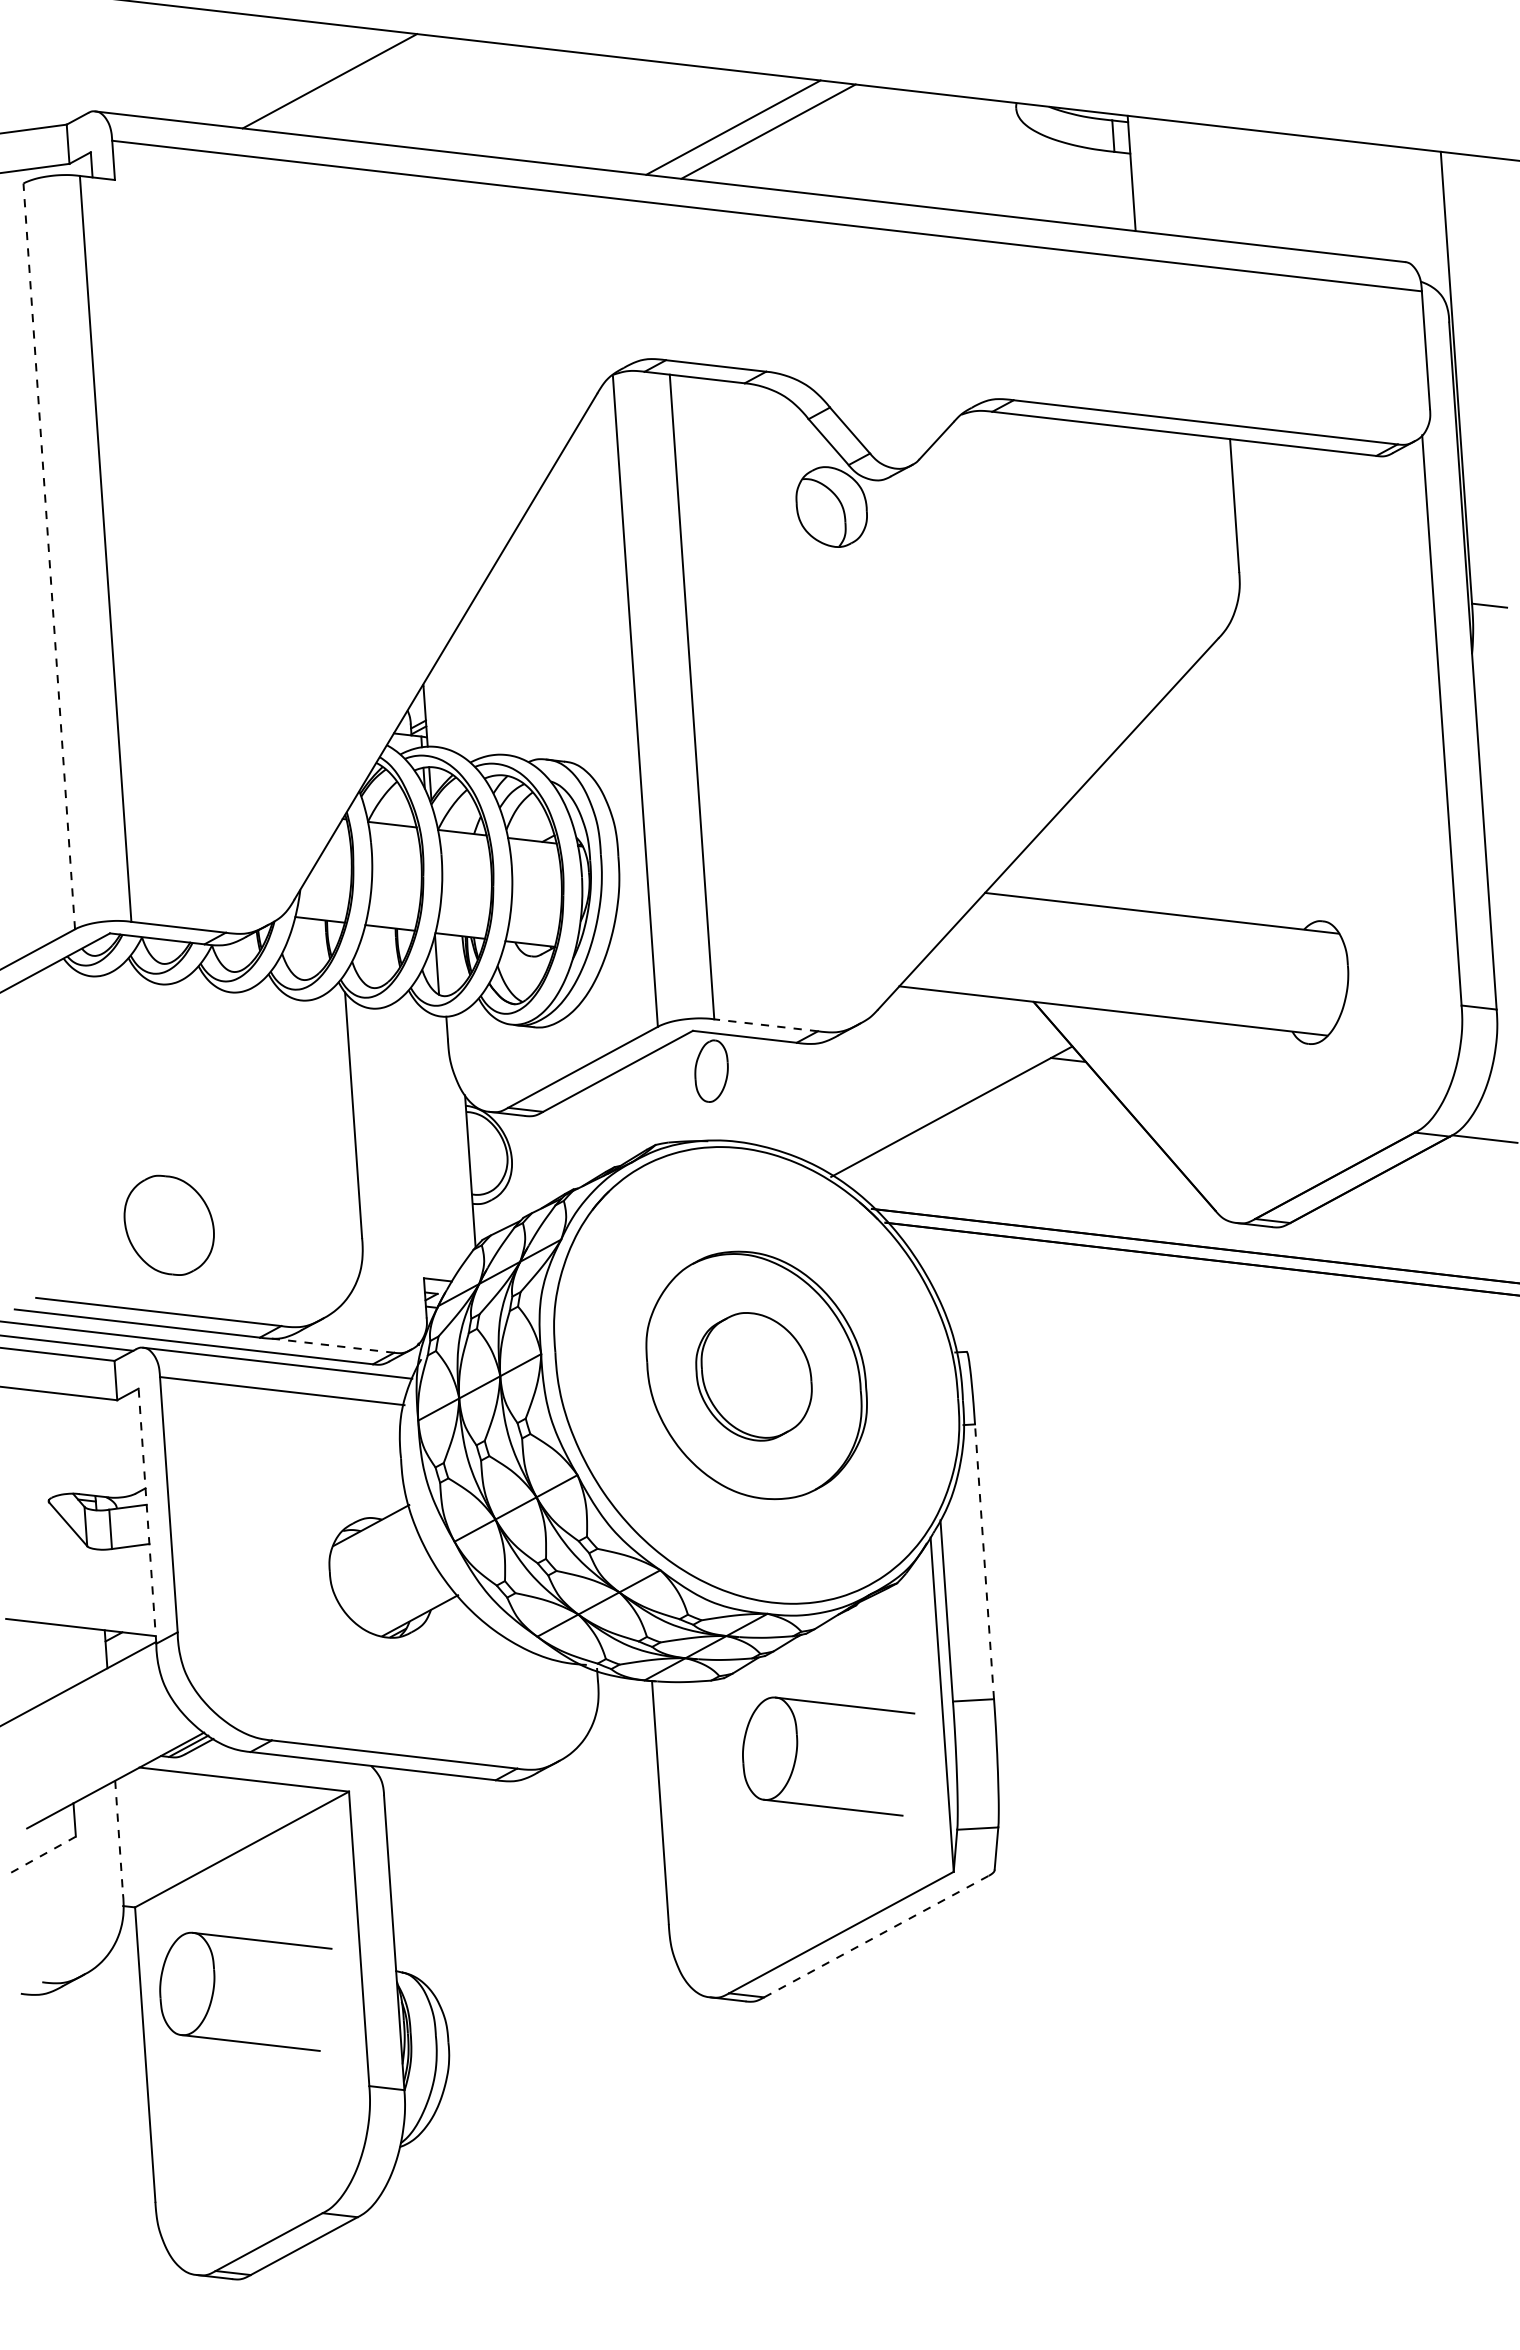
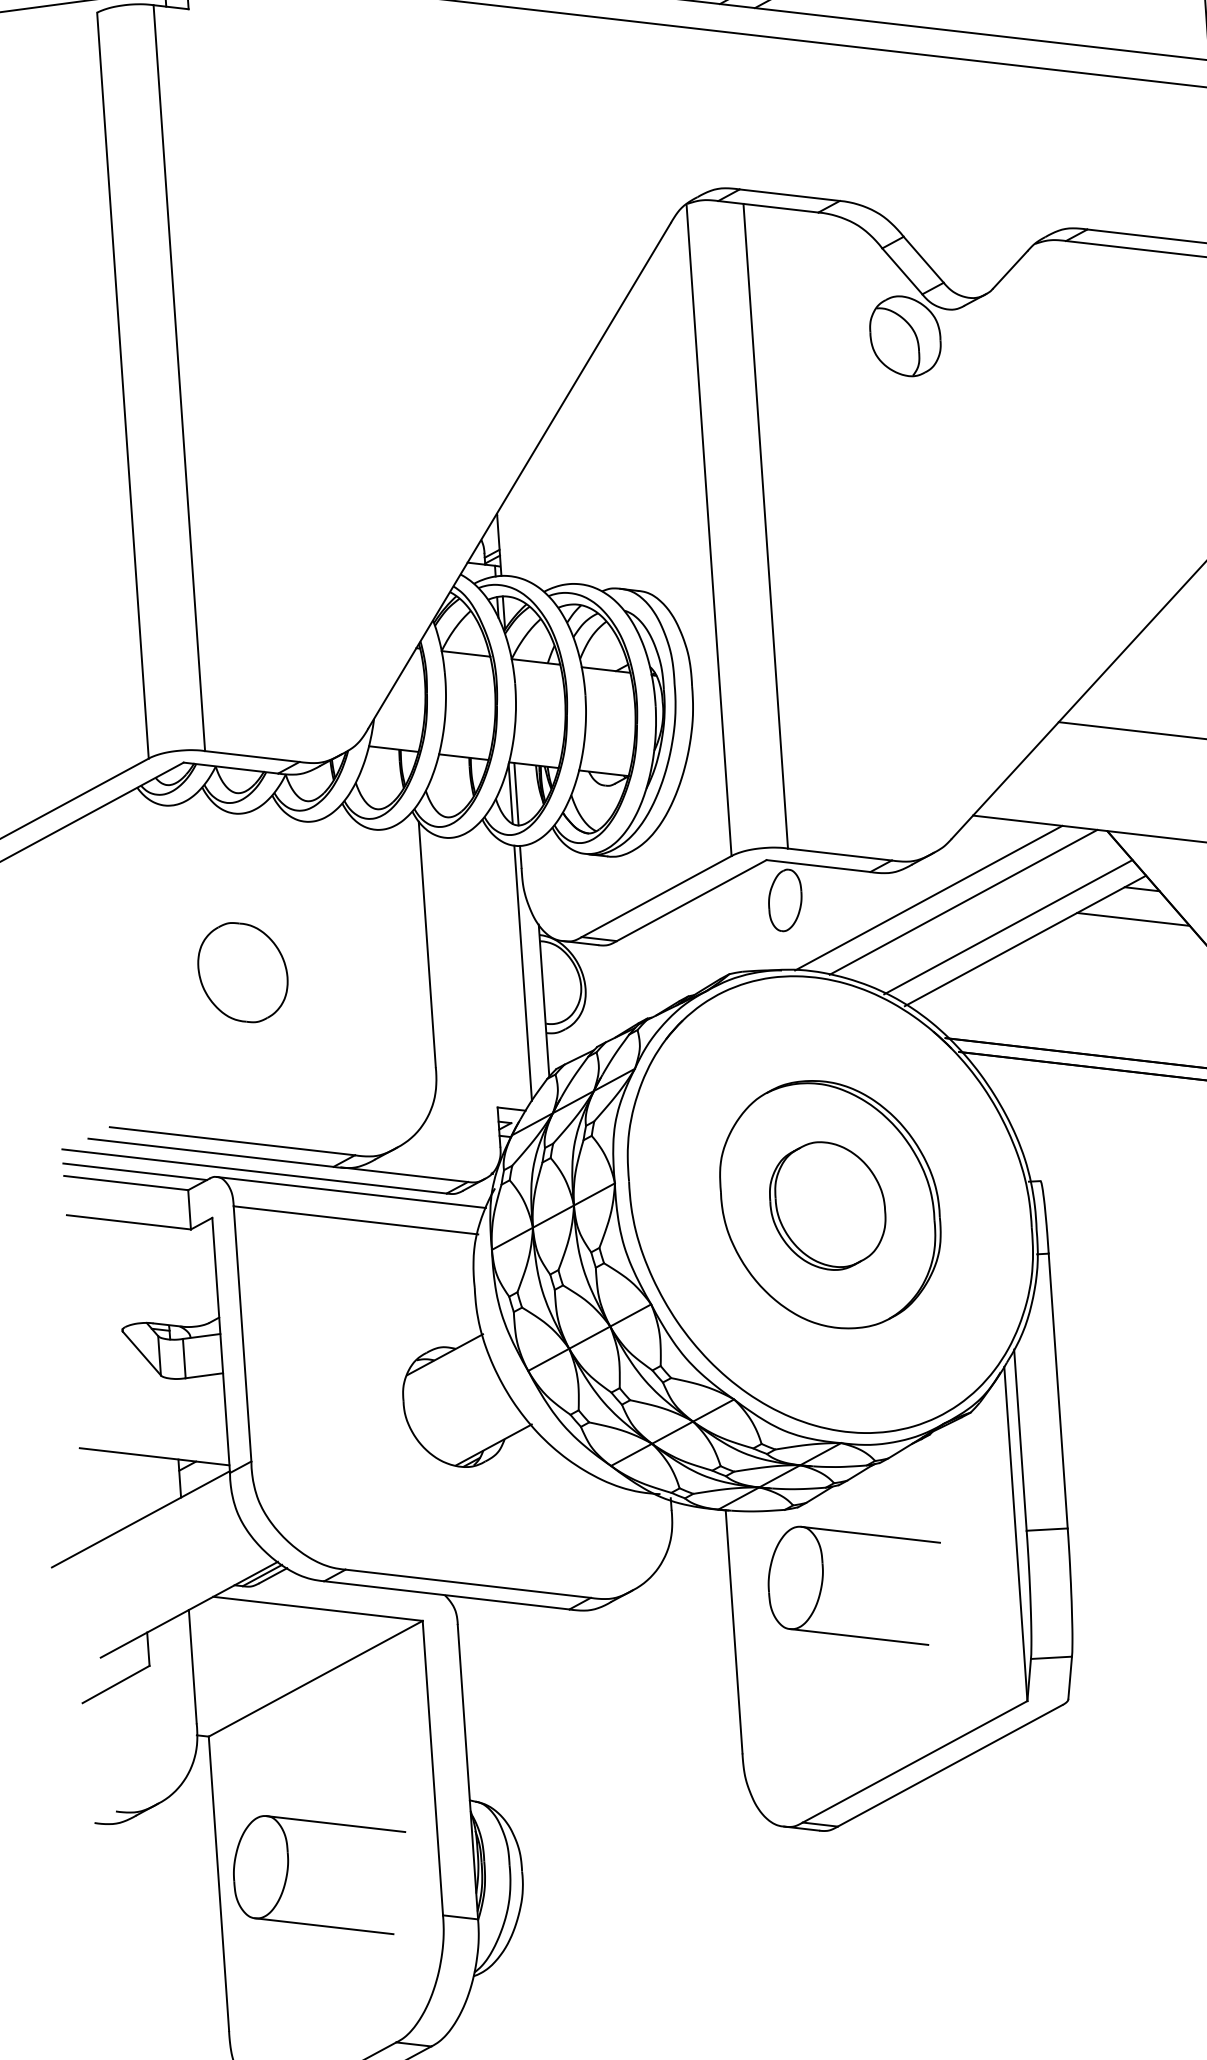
line: (49, 556) -> (123, 385), dashed -> solid
line: (442, 964) -> (516, 793), added
line: (765, 1025) -> (839, 854), dashed -> solid
line: (854, 1068) -> (928, 897), added
line: (889, 1072) -> (963, 901), added
line: (1059, 1089) -> (1133, 918), added
line: (934, 1097) -> (1008, 926), added
line: (449, 1143) -> (523, 972), added
part: (168, 1224) -> (242, 971), moved
line: (330, 1345) -> (404, 1174), dashed -> solid
line: (147, 1516) -> (221, 1345), dashed -> solid
line: (984, 1561) -> (1058, 1390), dashed -> solid
part: (797, 1755) -> (823, 1584), moved
line: (119, 1837) -> (193, 1666), dashed -> solid
line: (41, 1855) -> (115, 1684), dashed -> solid
line: (876, 1936) -> (950, 1765), dashed -> solid
part: (215, 1984) -> (289, 1867), moved

